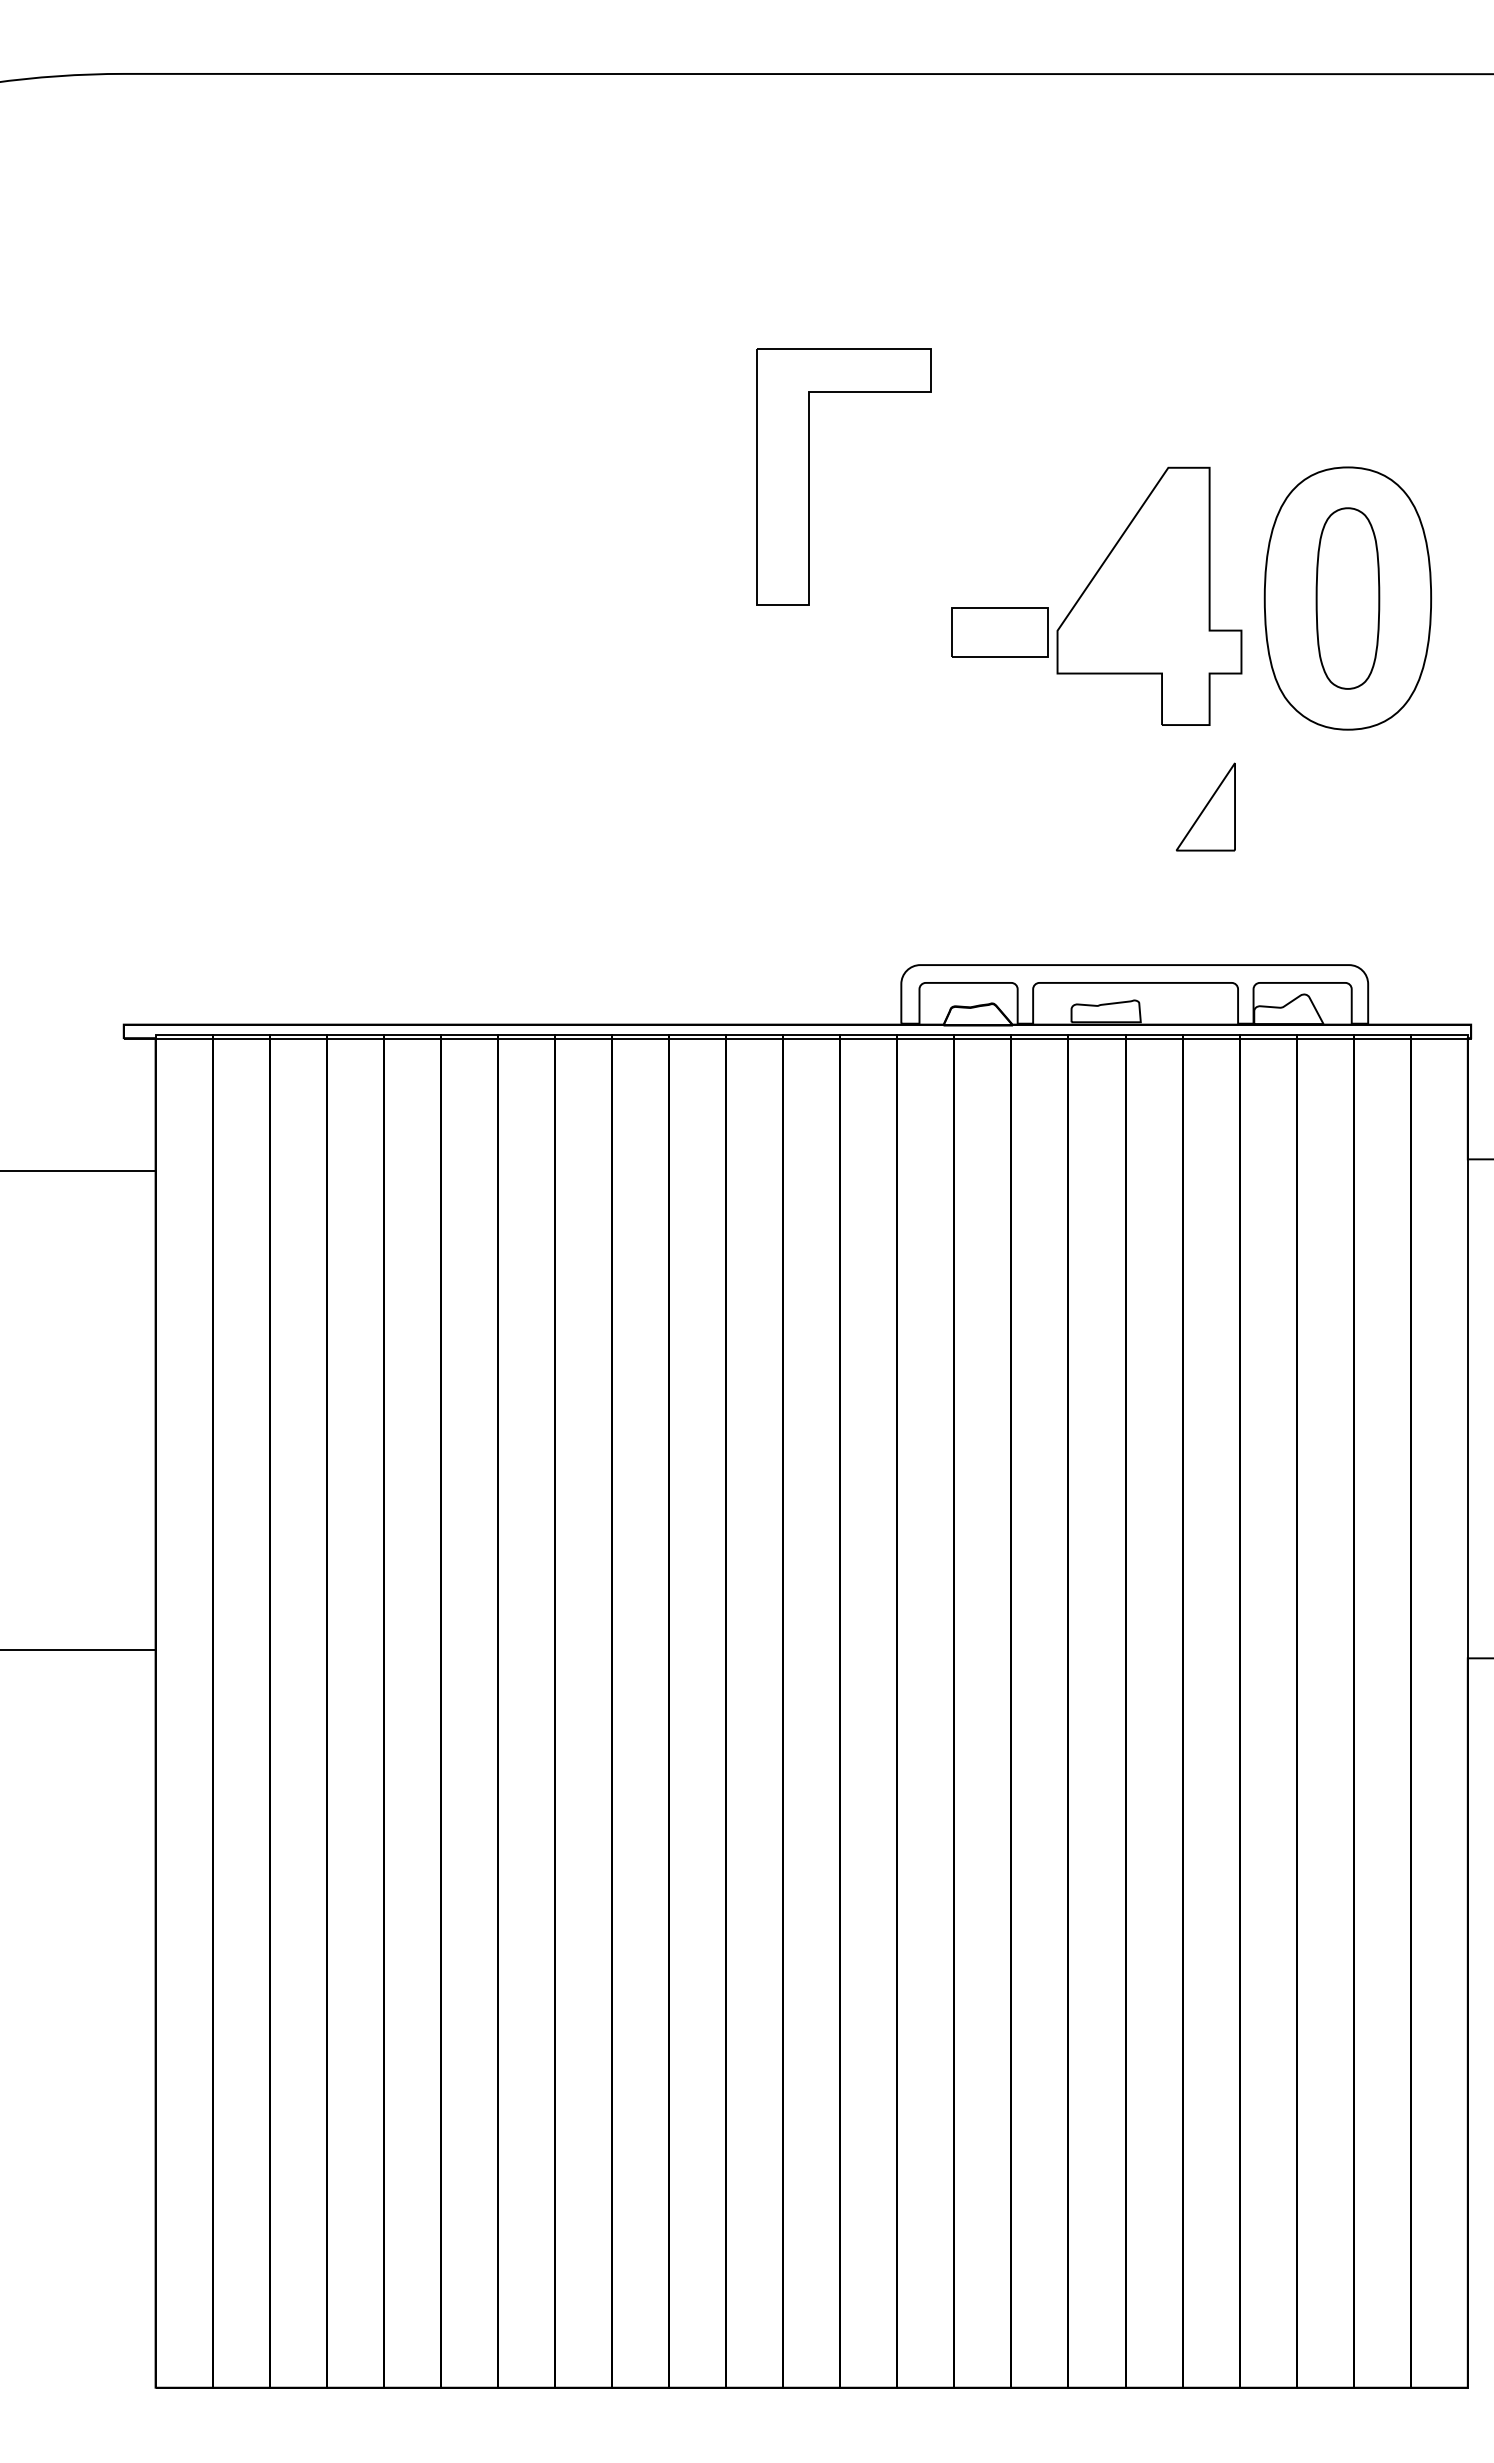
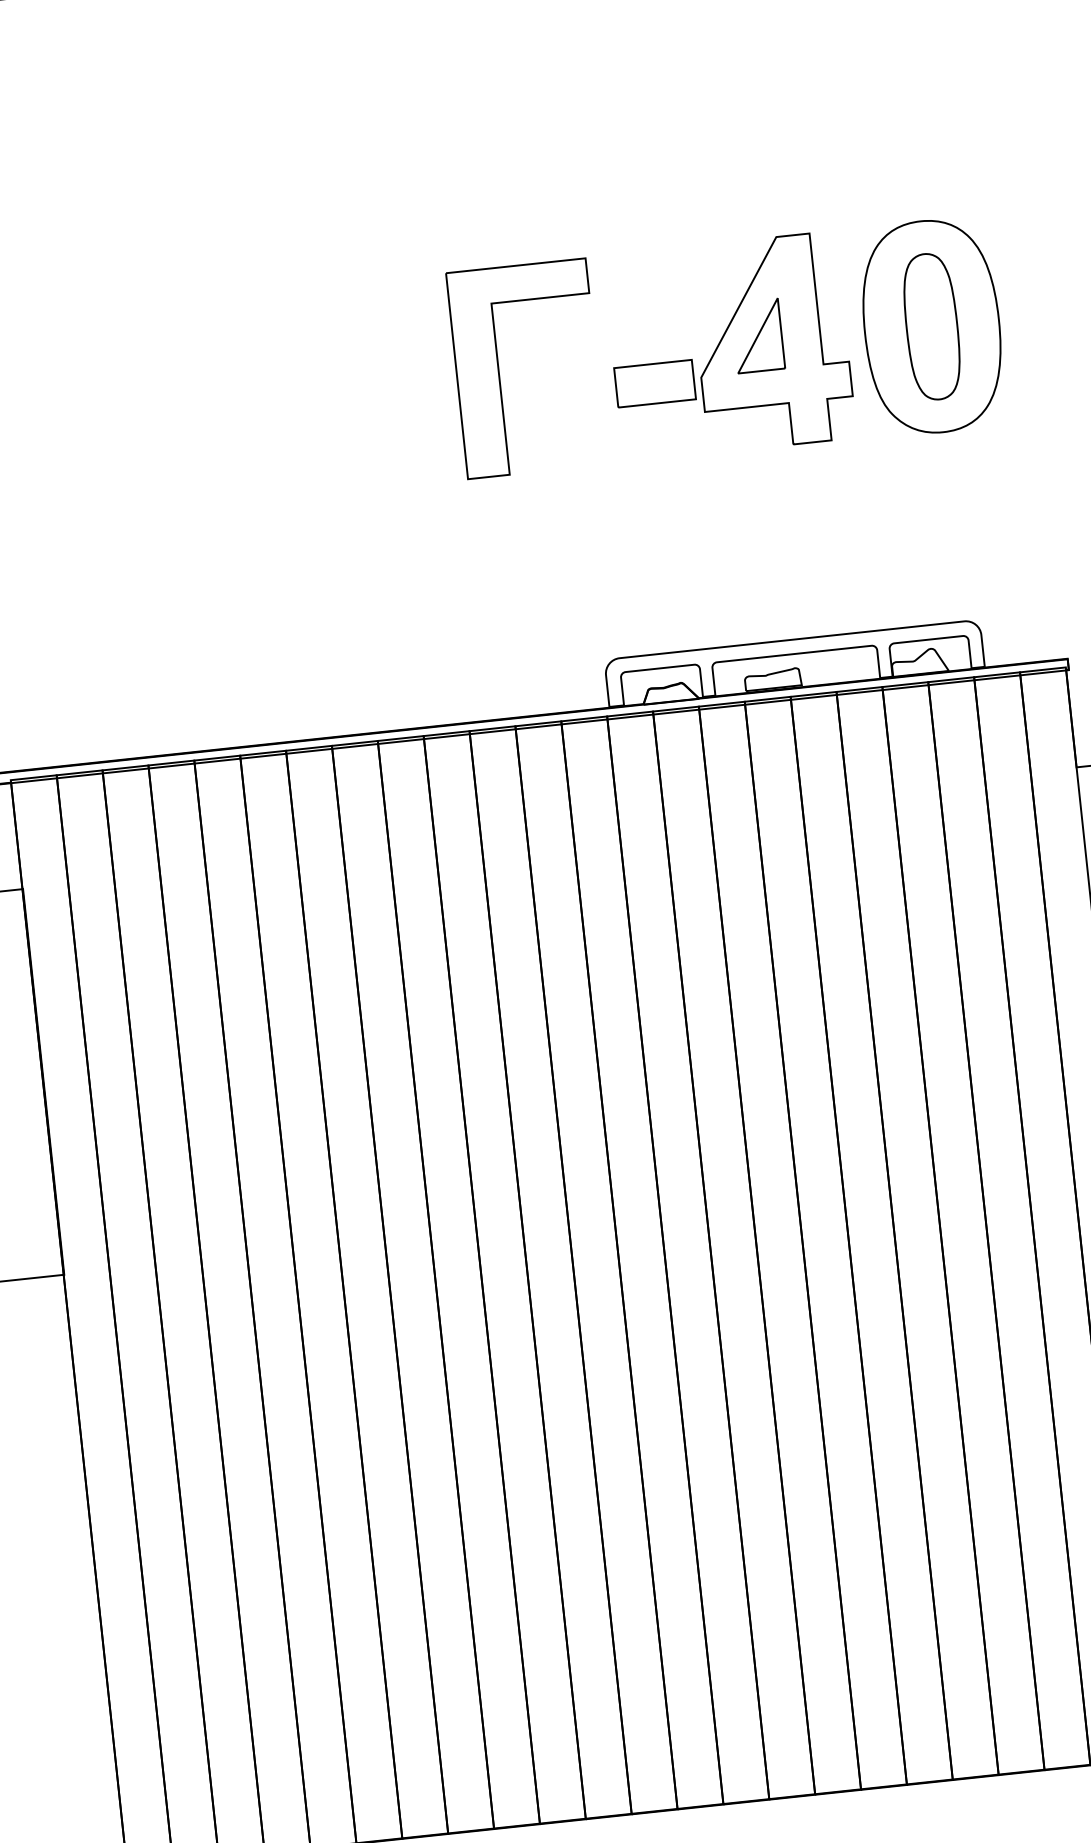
part: (809, 476) -> (498, 371), moved
part: (1205, 806) -> (757, 335), moved

